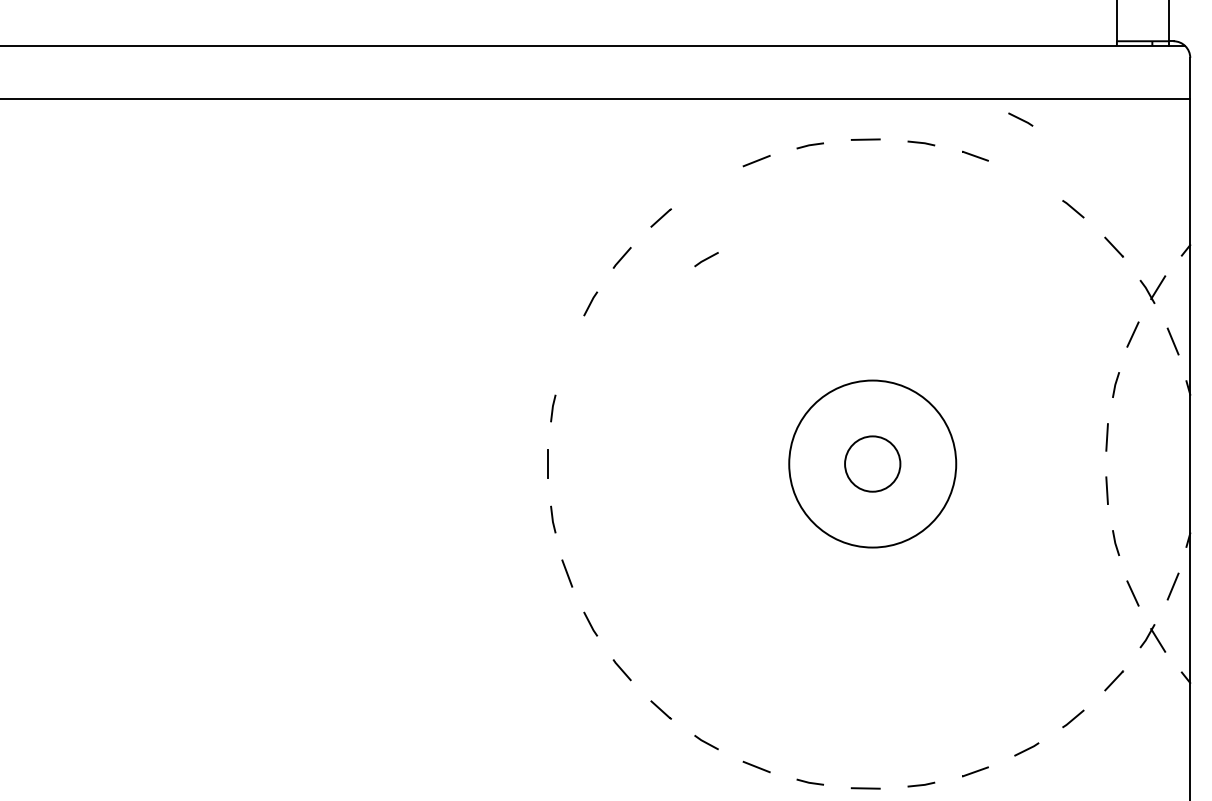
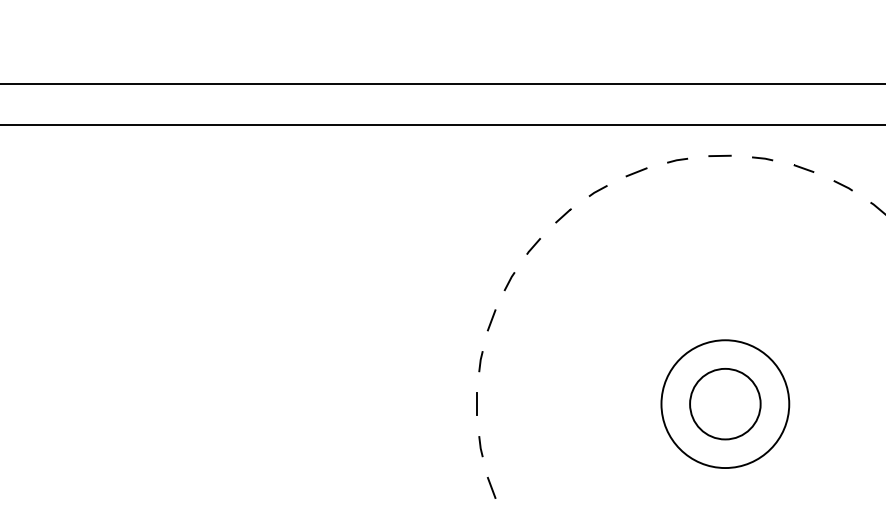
line: (1020, 119) -> (843, 185), moved
line: (706, 259) -> (598, 191), moved
line: (567, 354) -> (491, 320), added
circle: (872, 463) -> (725, 403), size x1.67

